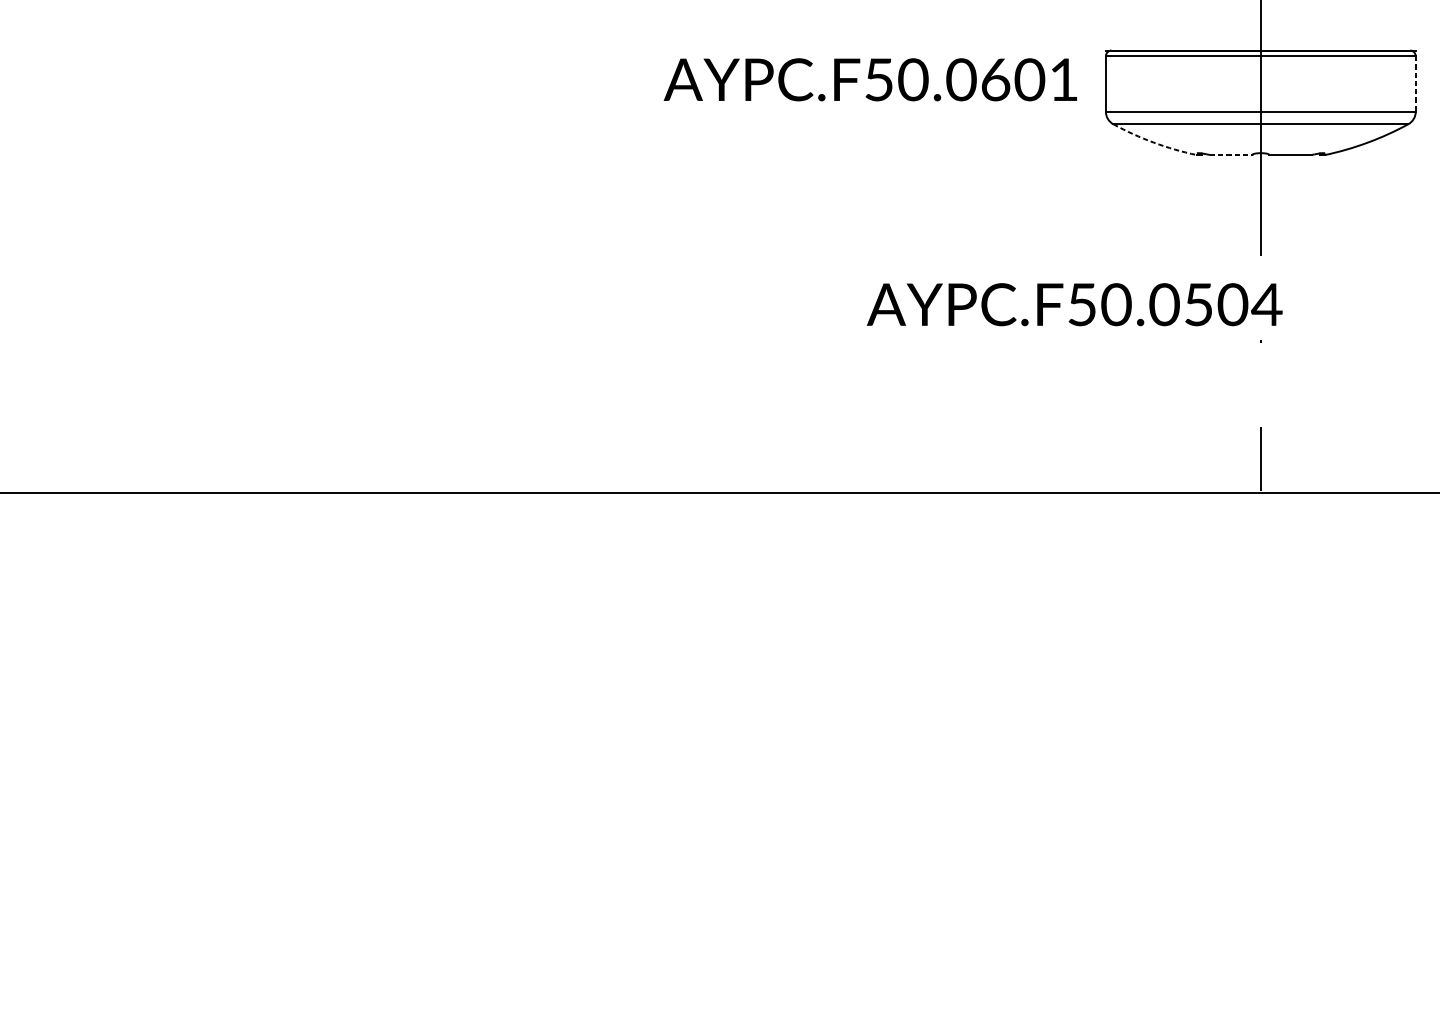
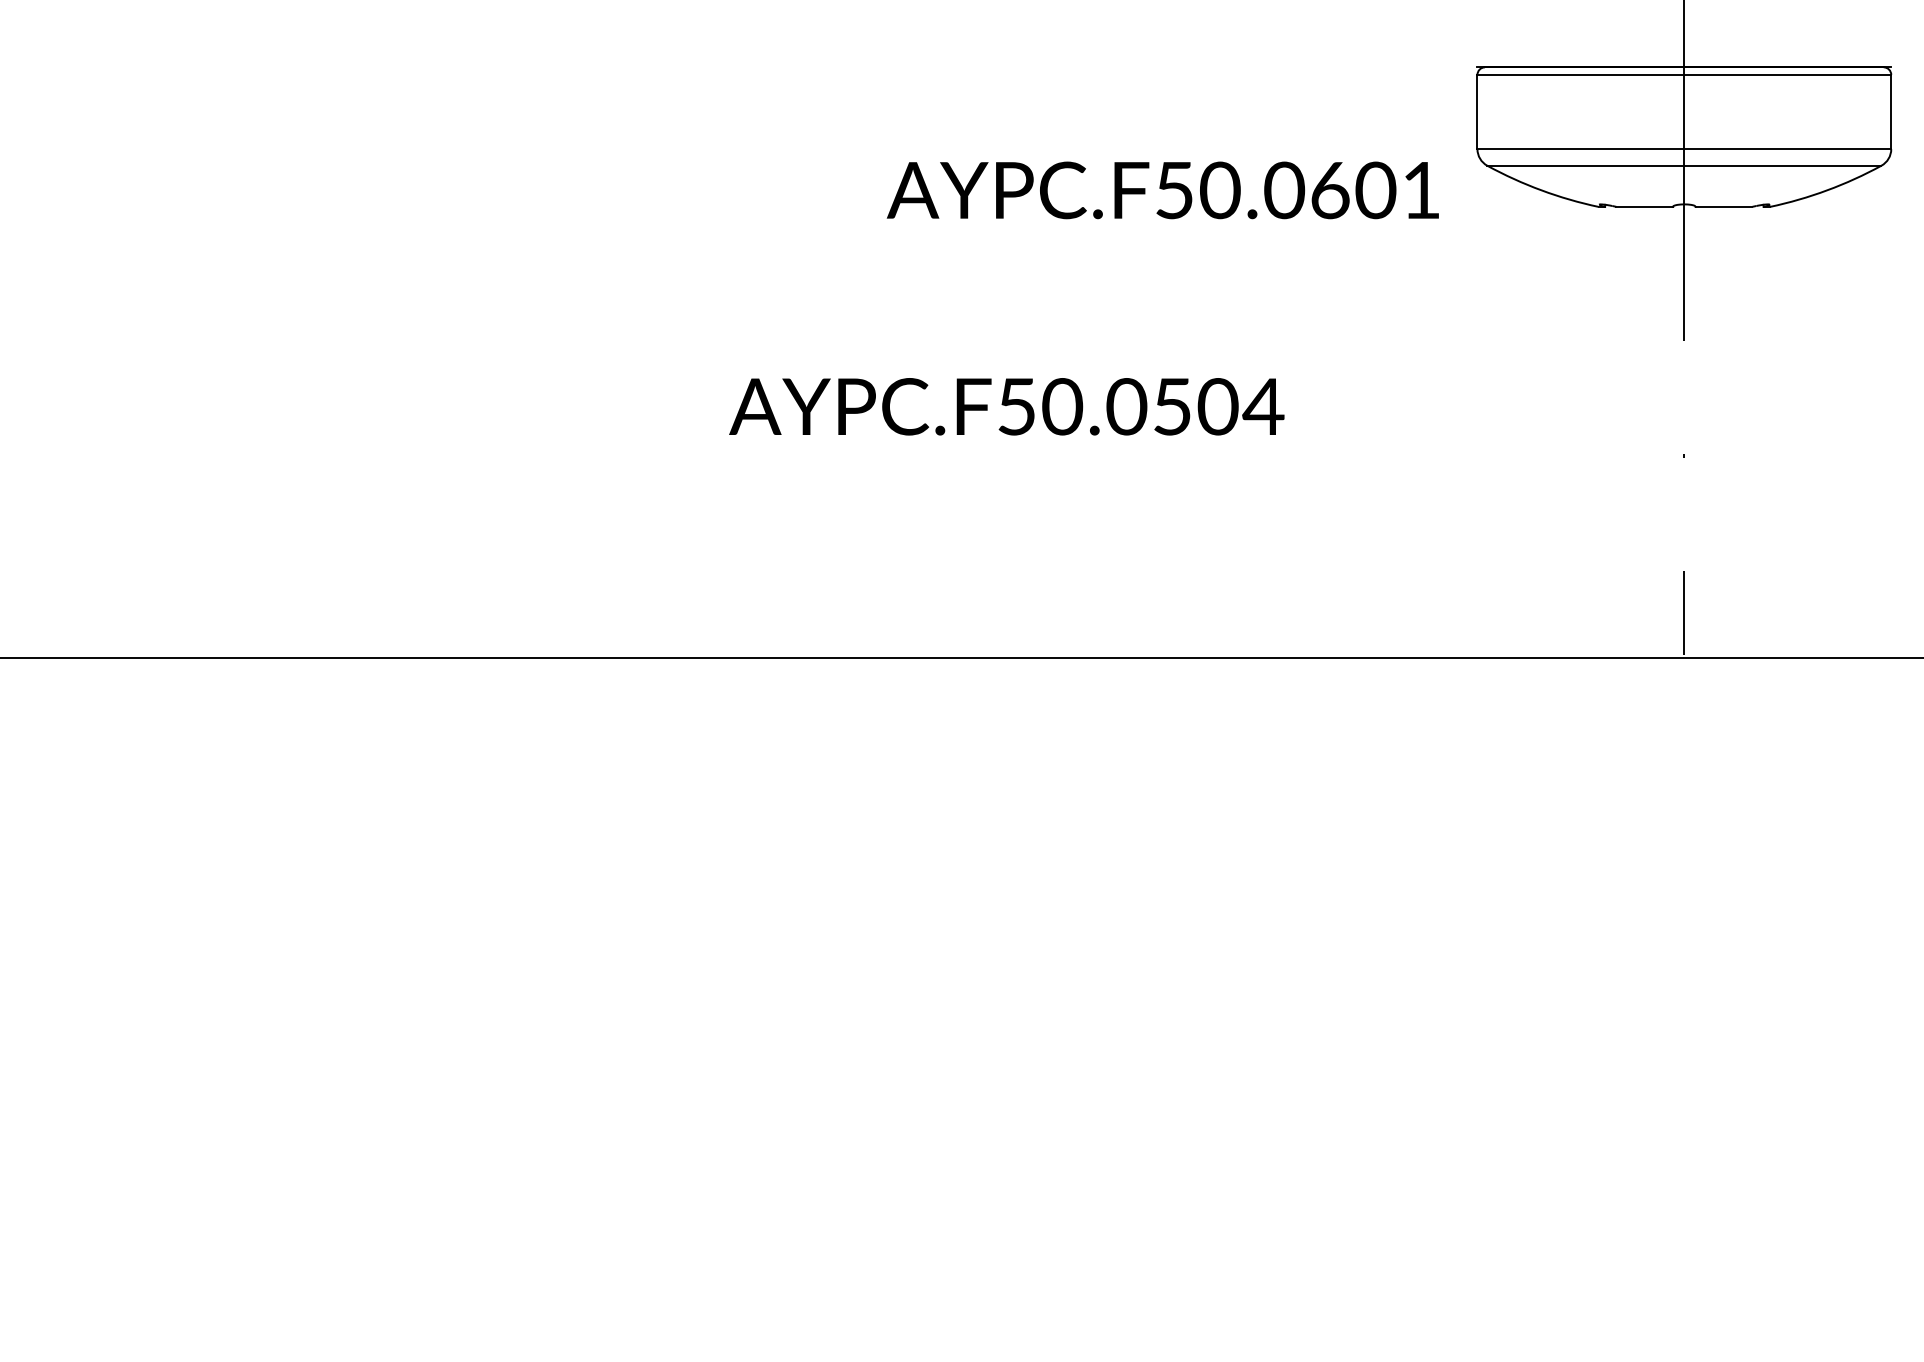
text: (870, 79) -> (1162, 190), moved
line: (1415, 84) -> (1891, 112), dashed -> solid
arc: (1153, 142) -> (1541, 190), dashed -> solid
line: (1231, 154) -> (1645, 206), dashed -> solid
text: (1074, 304) -> (1006, 406), moved

